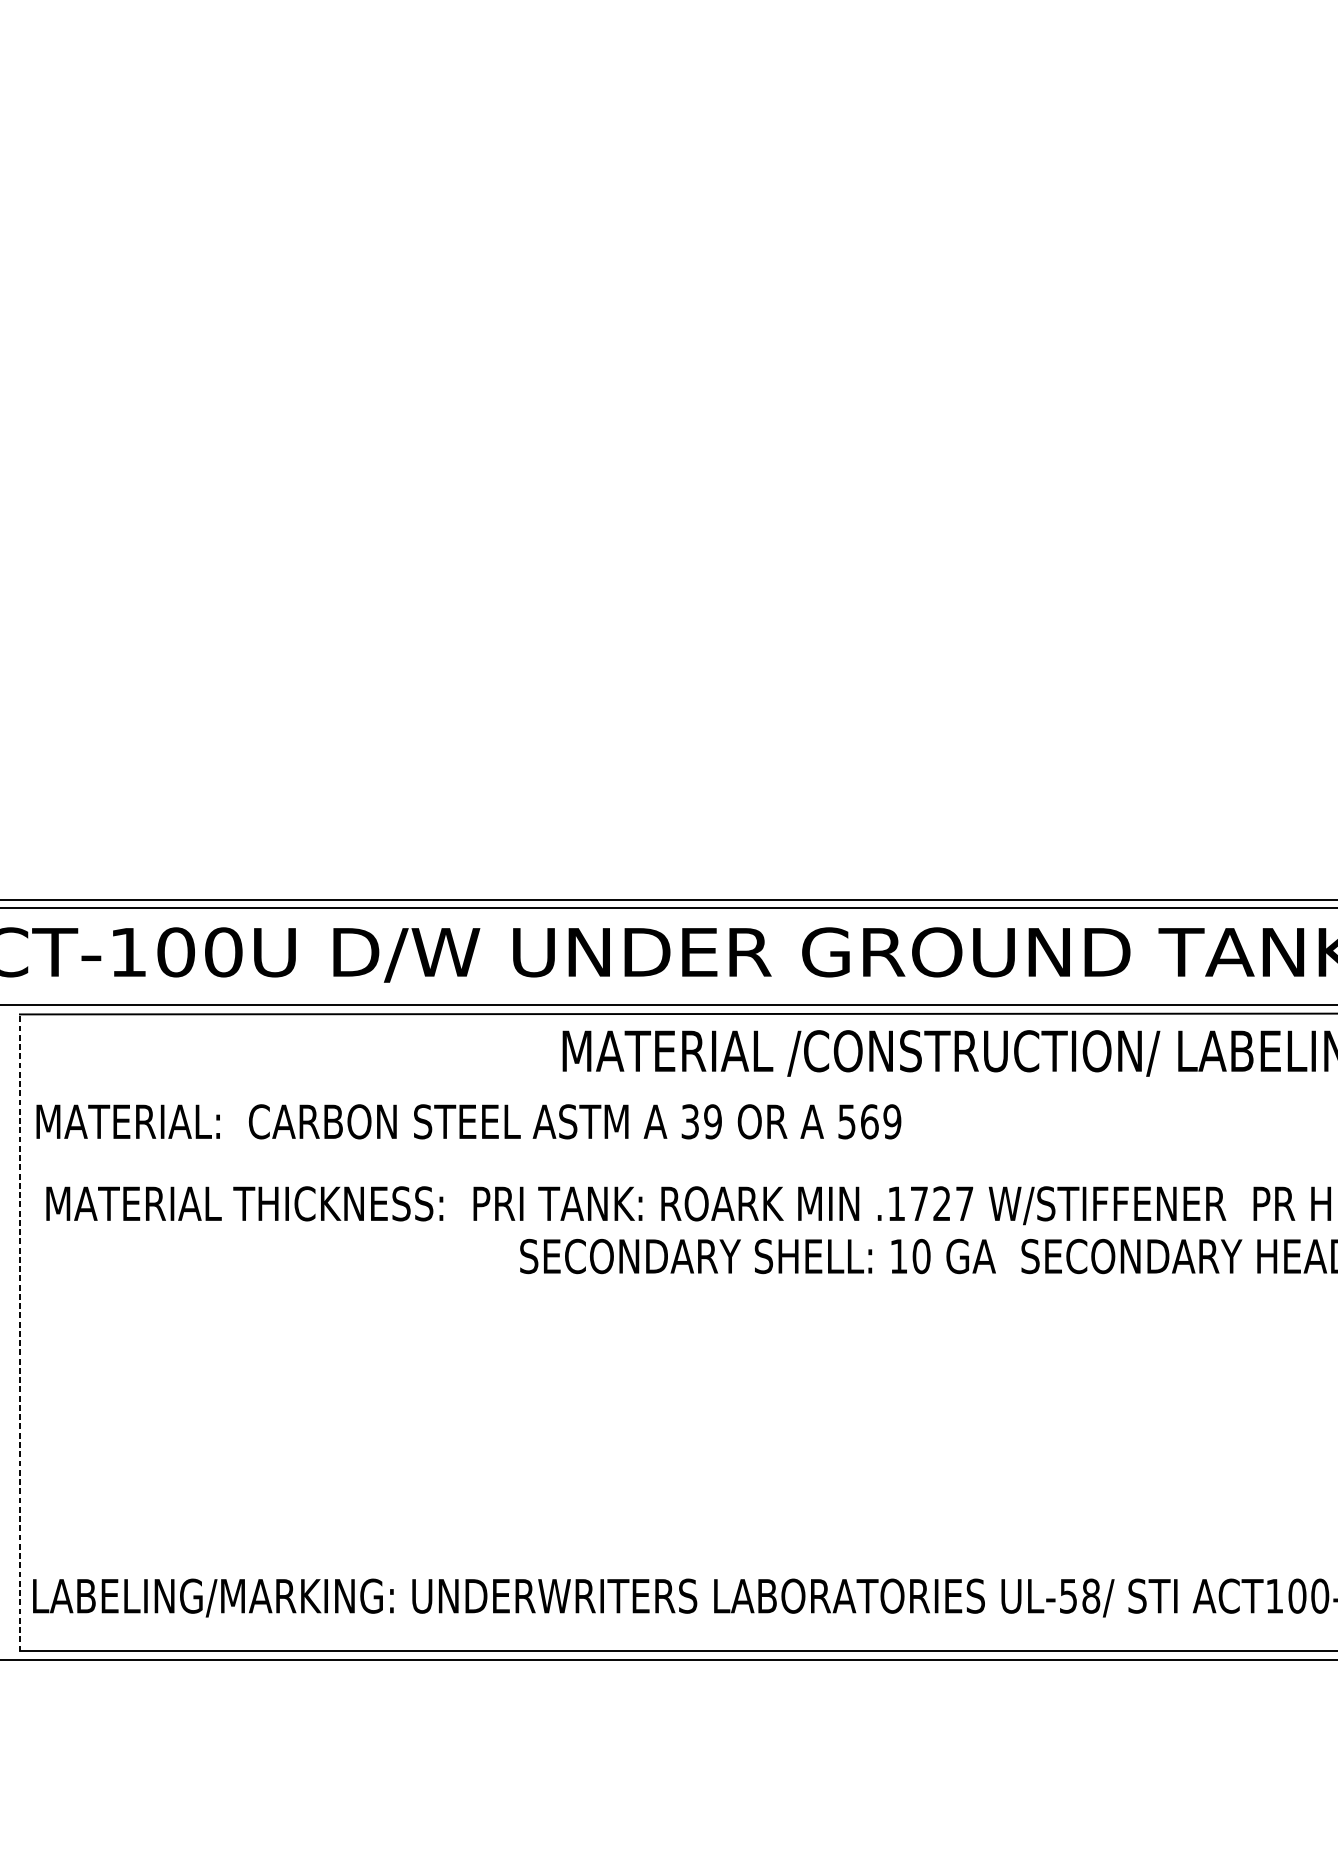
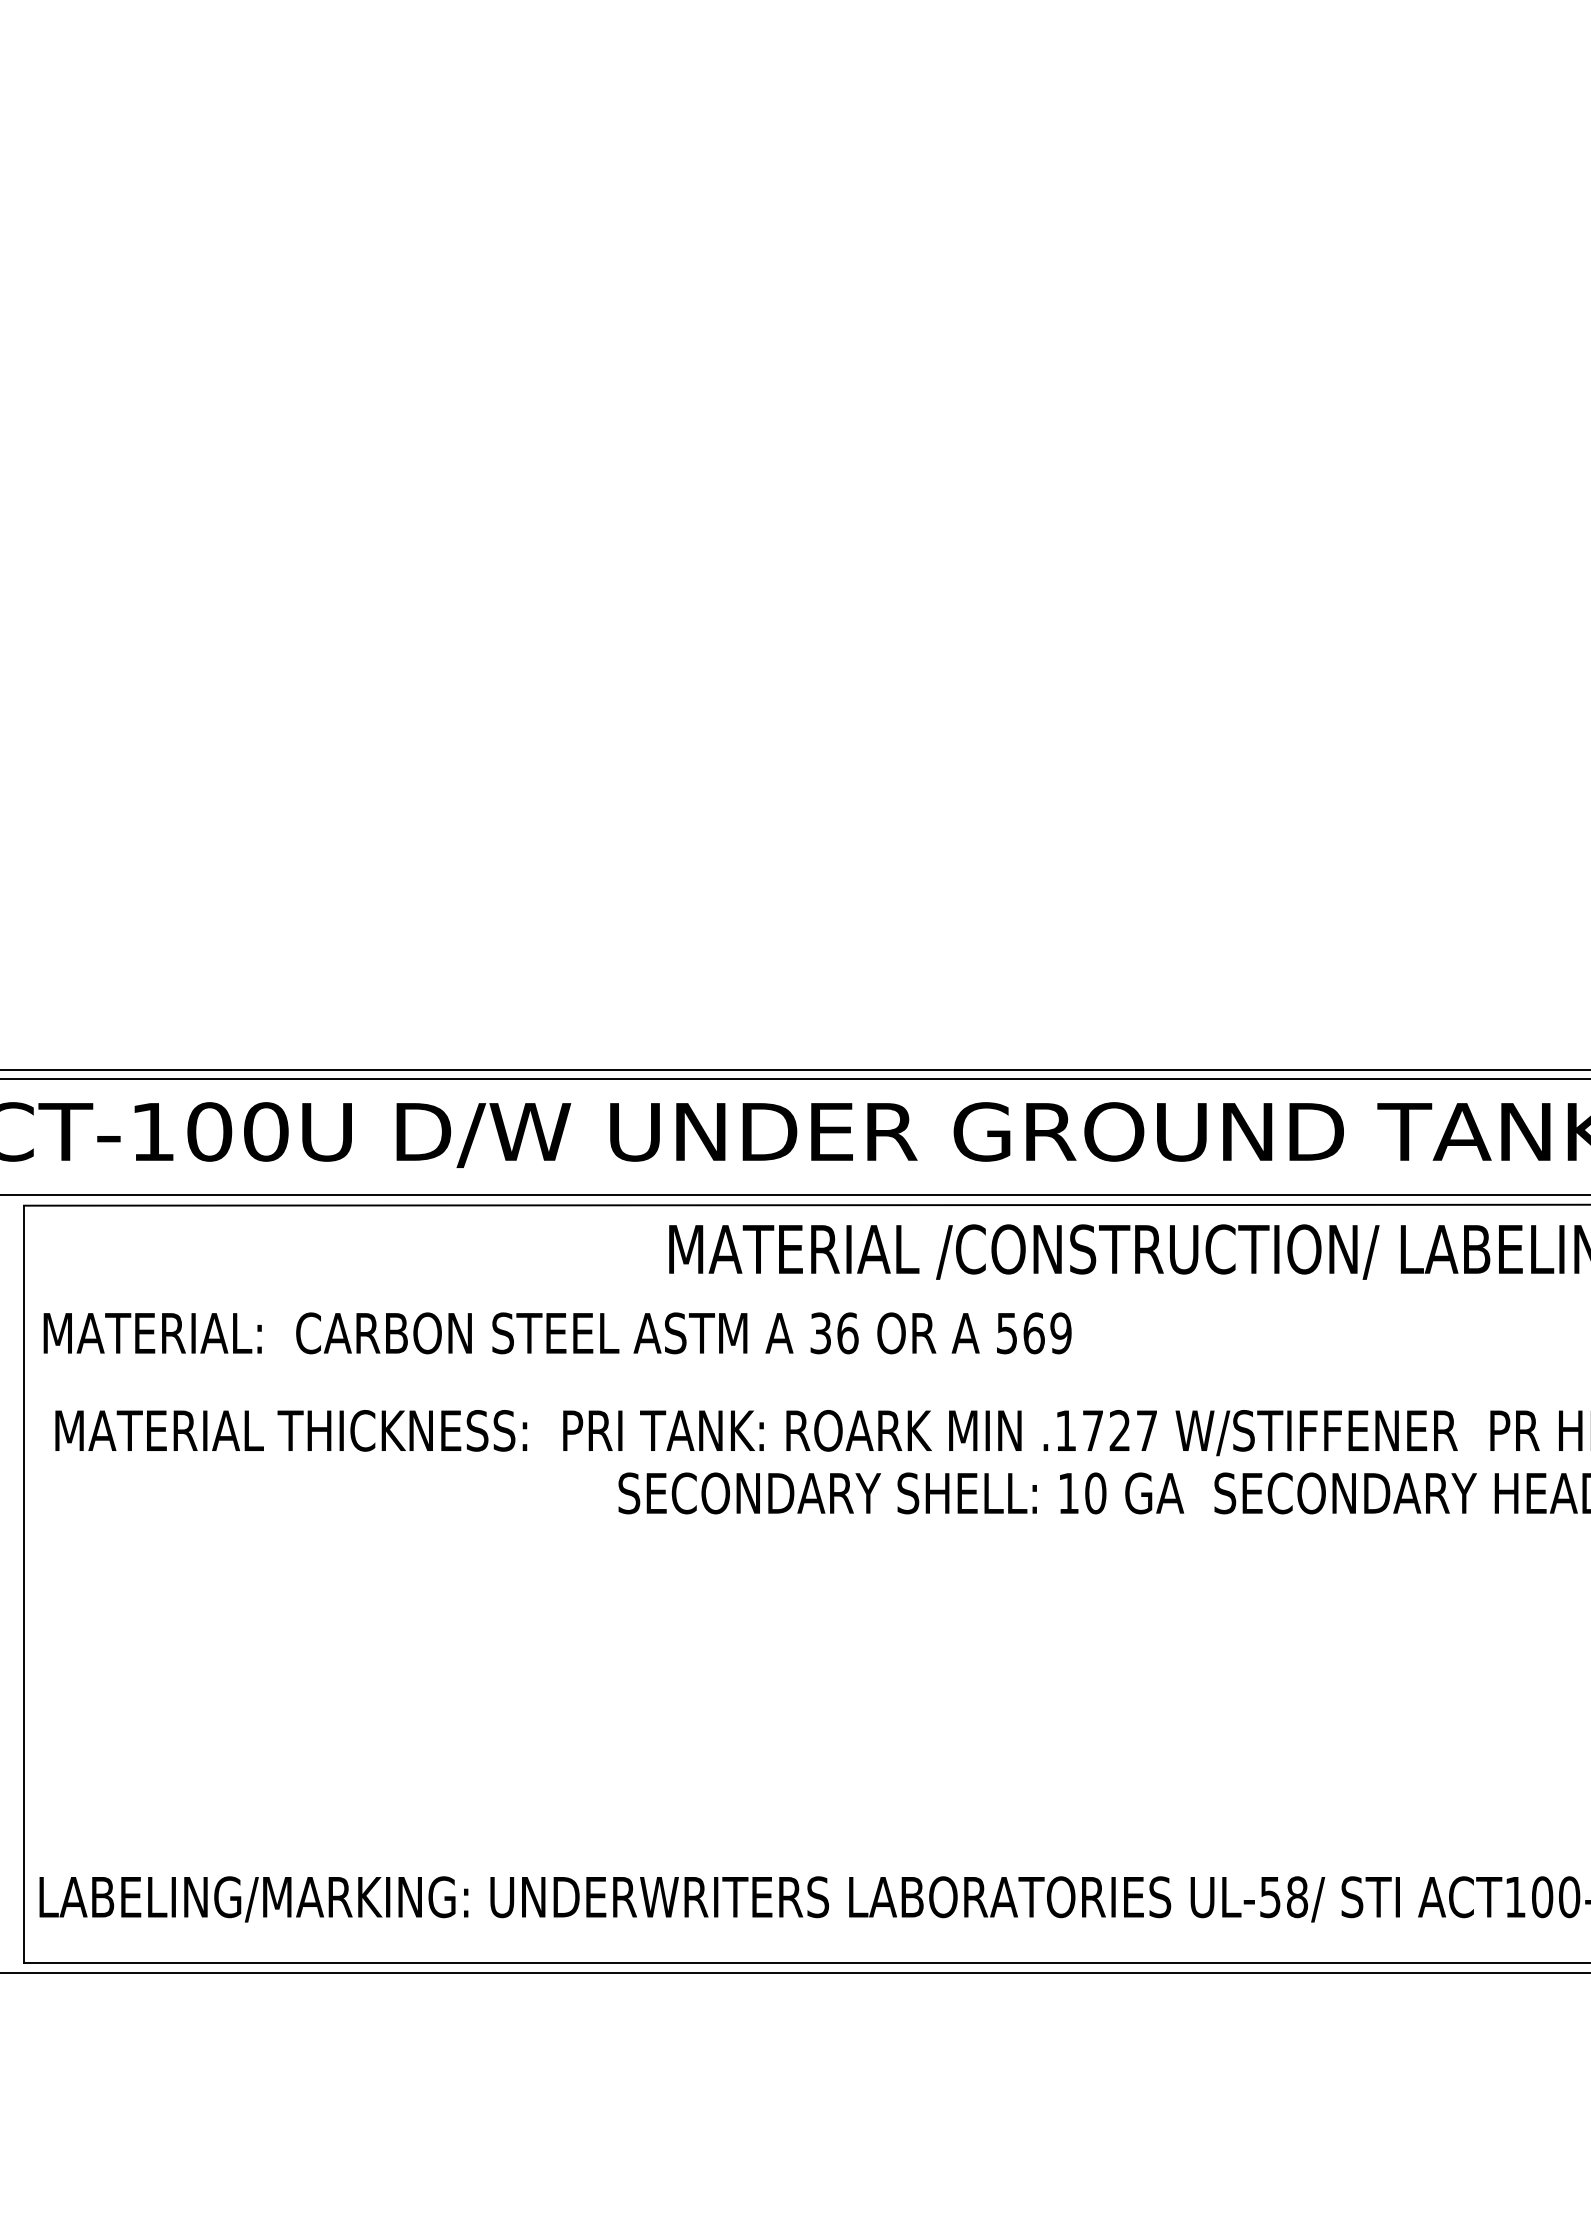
text: (712, 1121) -> (847, 1333), 39 -> 36
line: (20, 1333) -> (24, 1584), dashed -> solid

